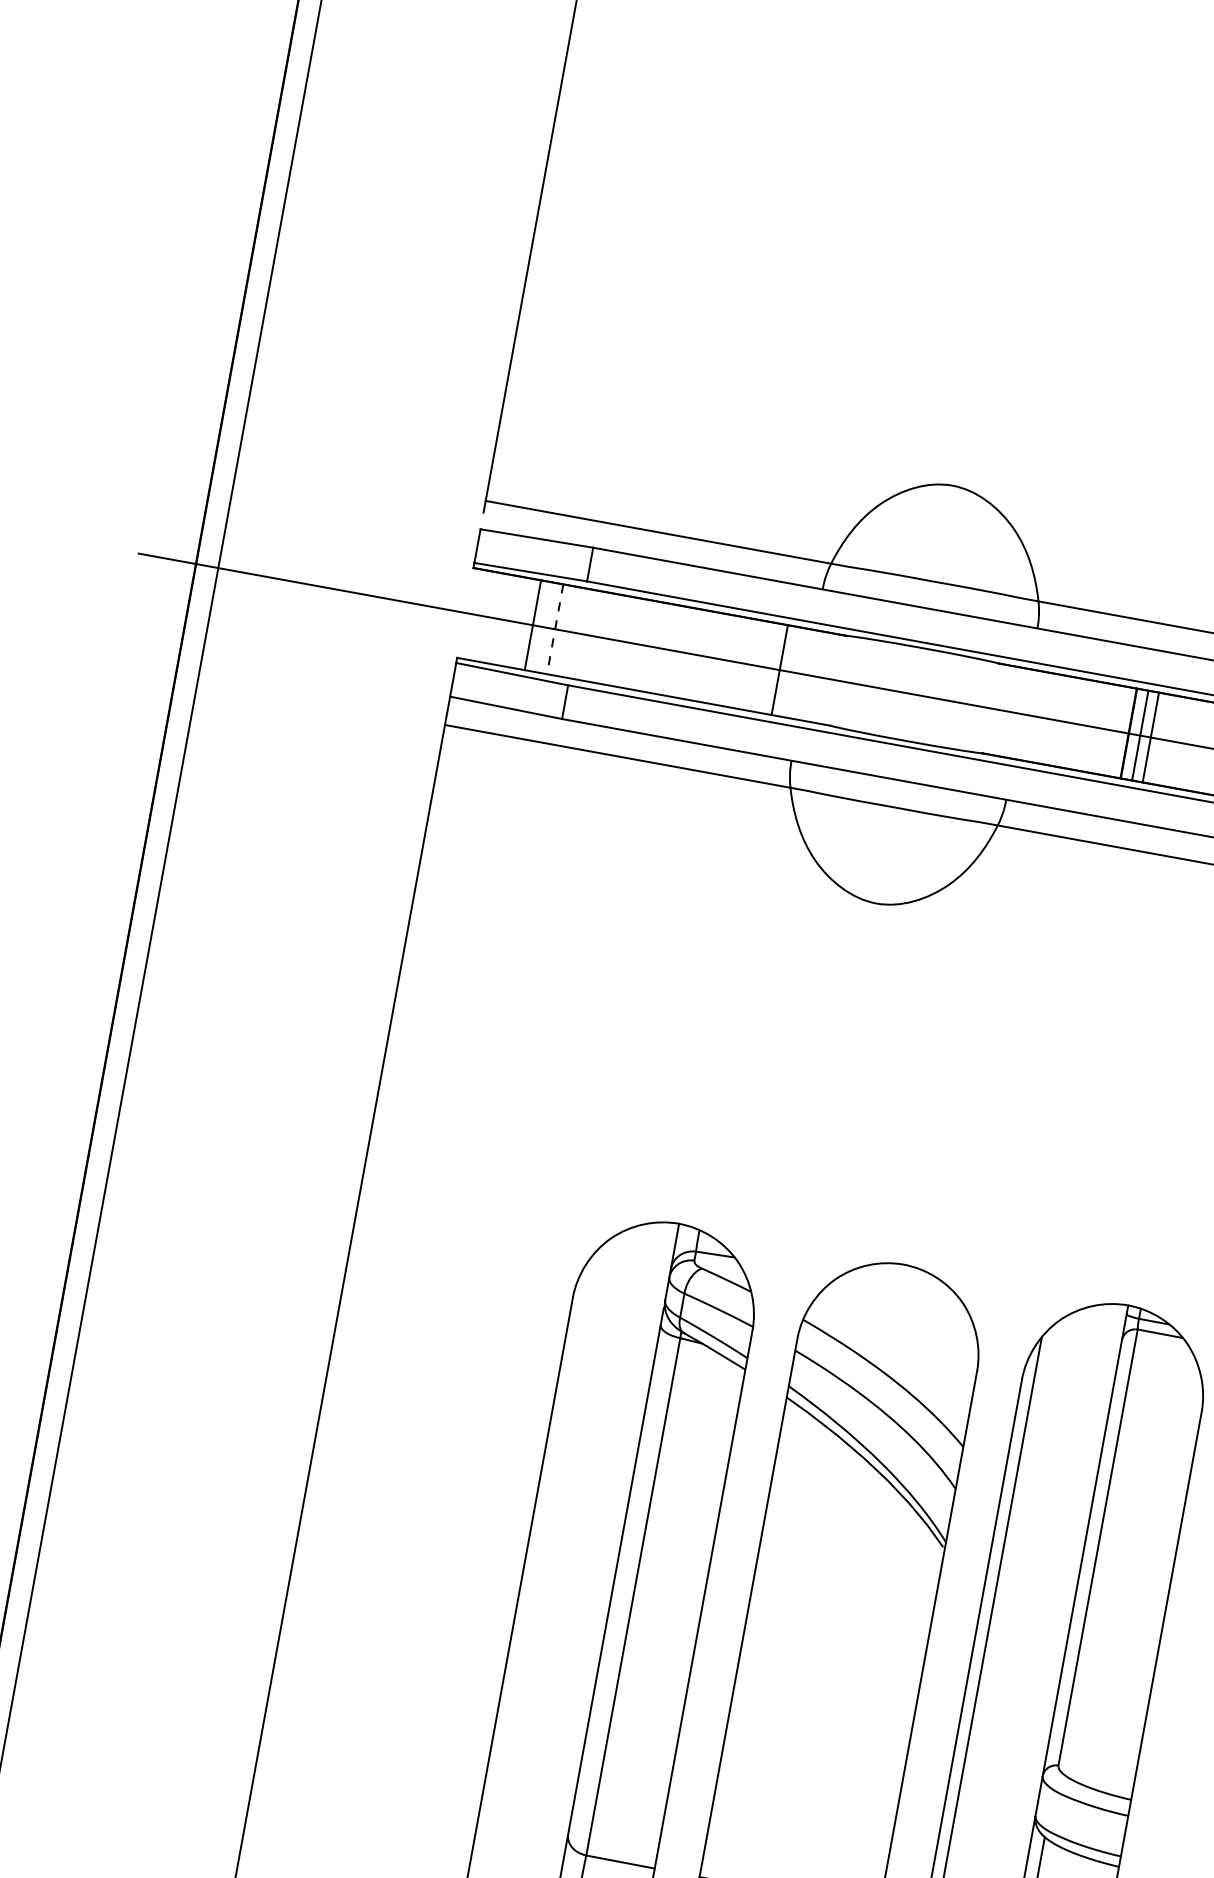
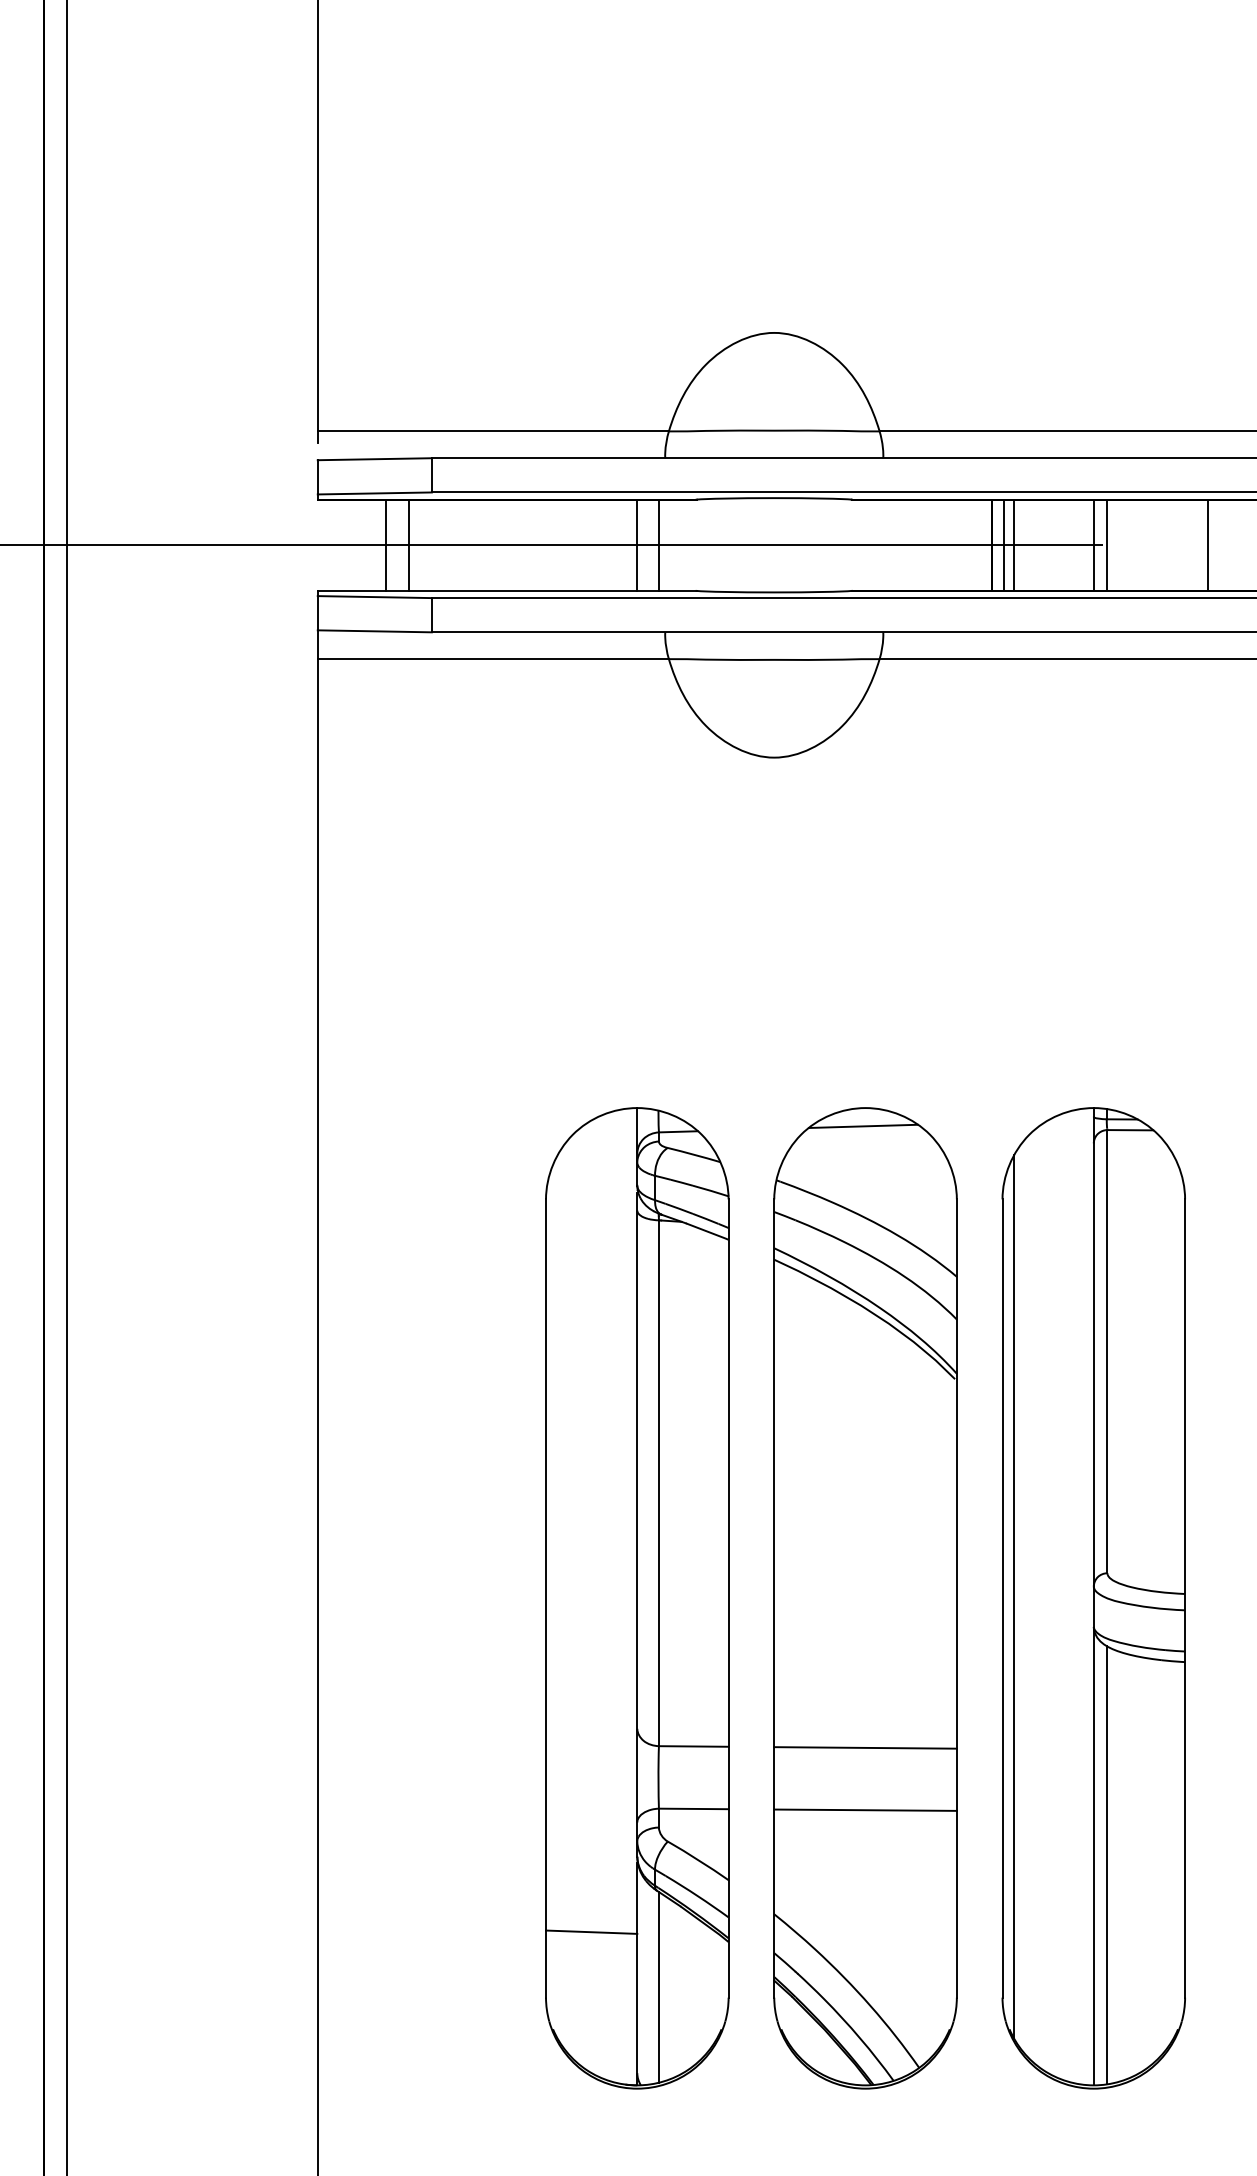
line: (555, 629) -> (409, 545), dashed -> solid
line: (800, 673) -> (658, 544), added
line: (897, 1281) -> (862, 1125), added

